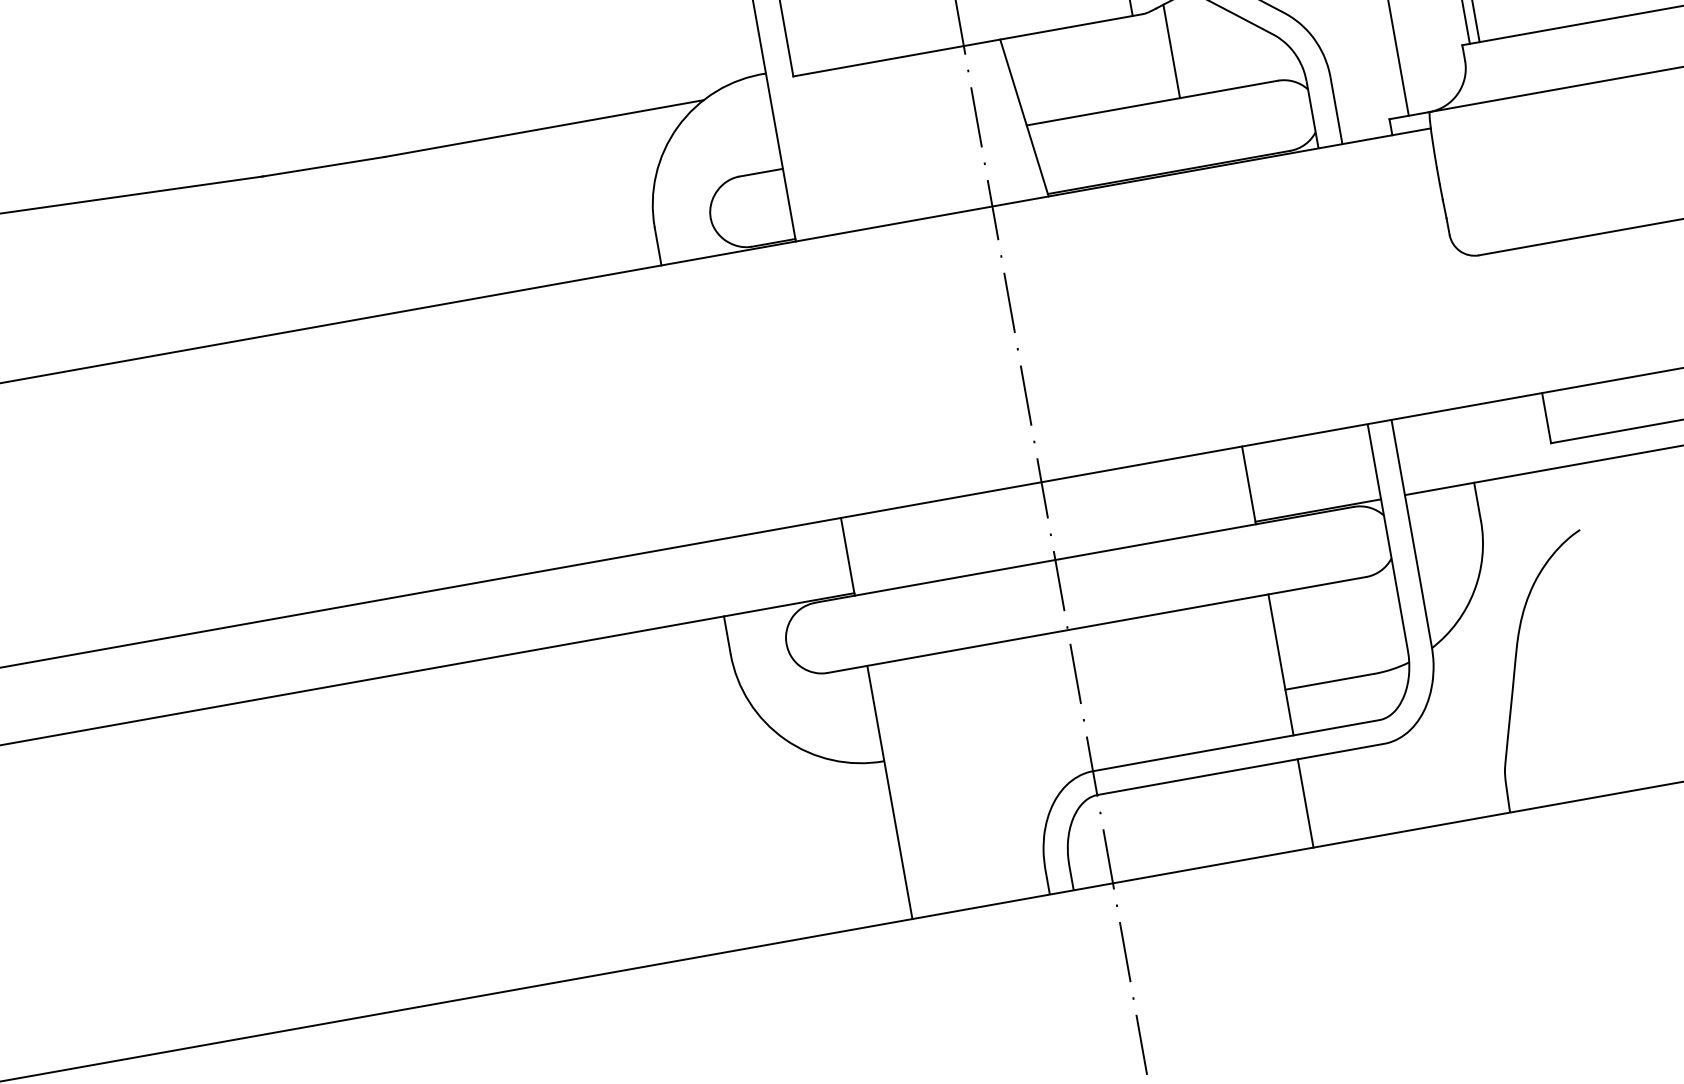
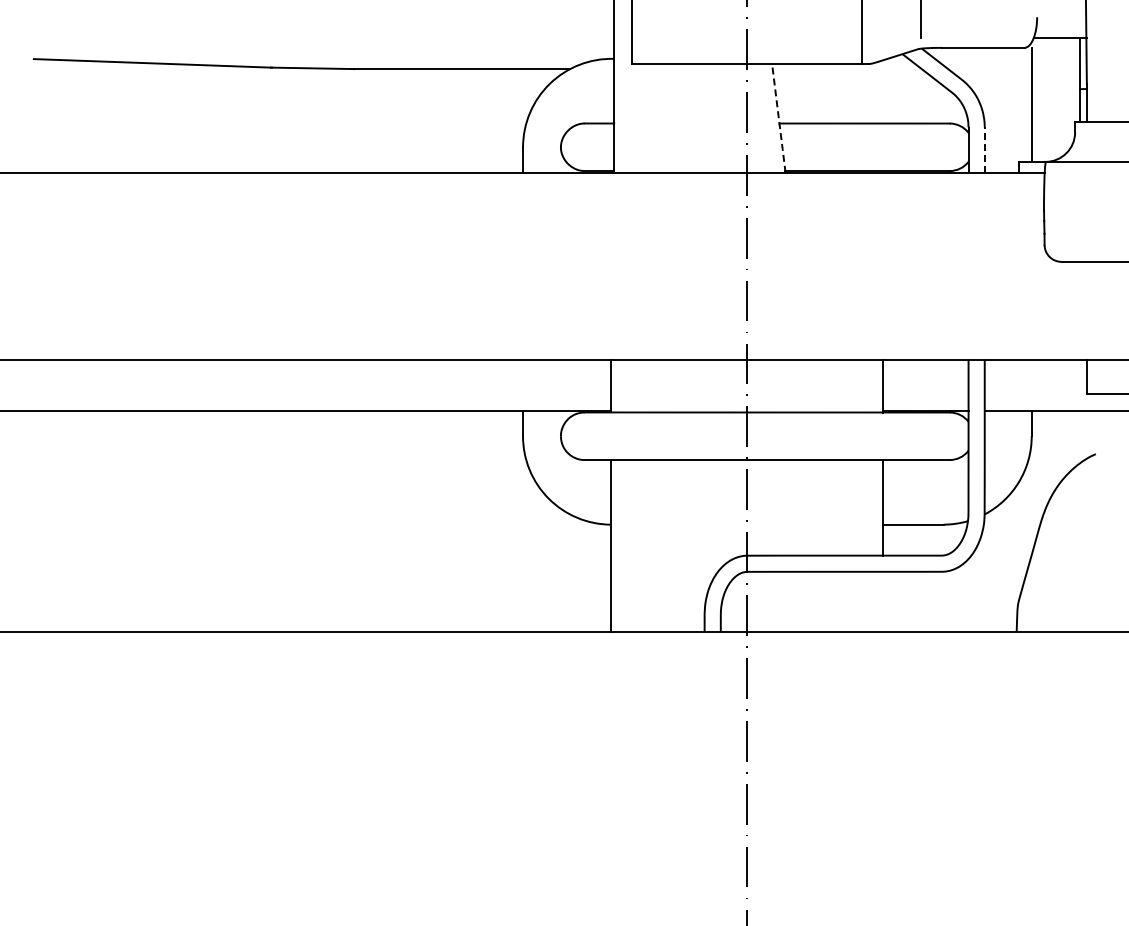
line: (1171, 50) -> (883, 91), removed
line: (1336, 111) -> (984, 150), solid -> dashed
line: (1023, 118) -> (778, 118), solid -> dashed
line: (1305, 803) -> (883, 601), removed

